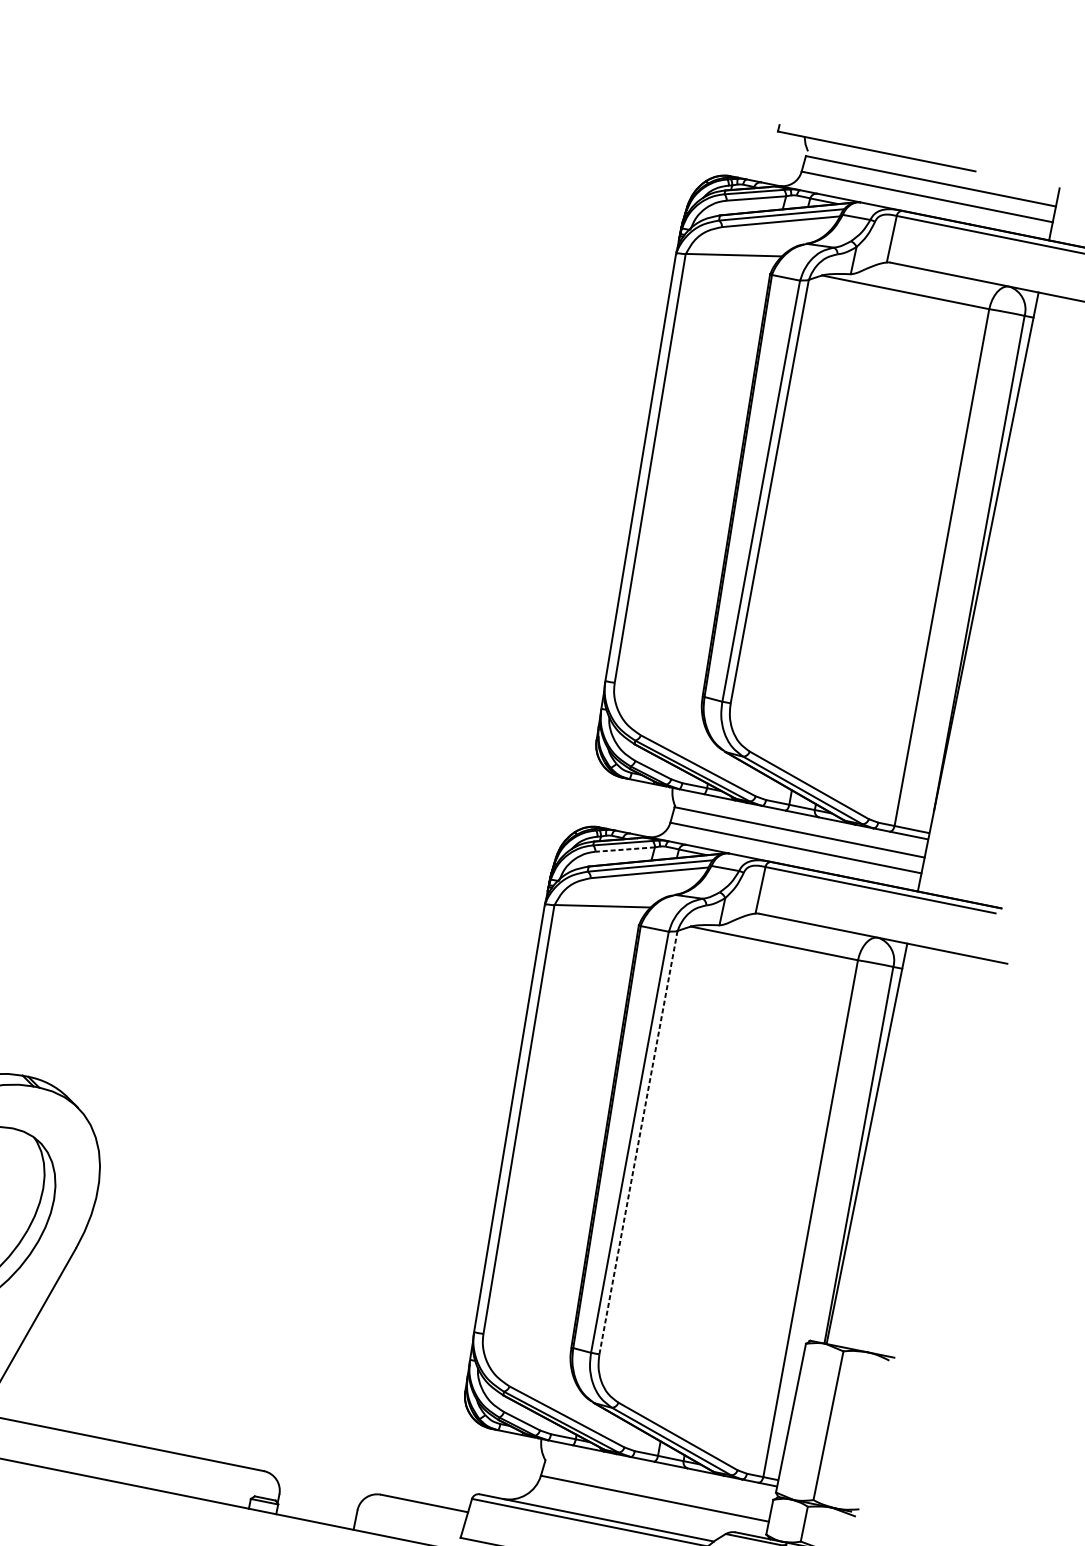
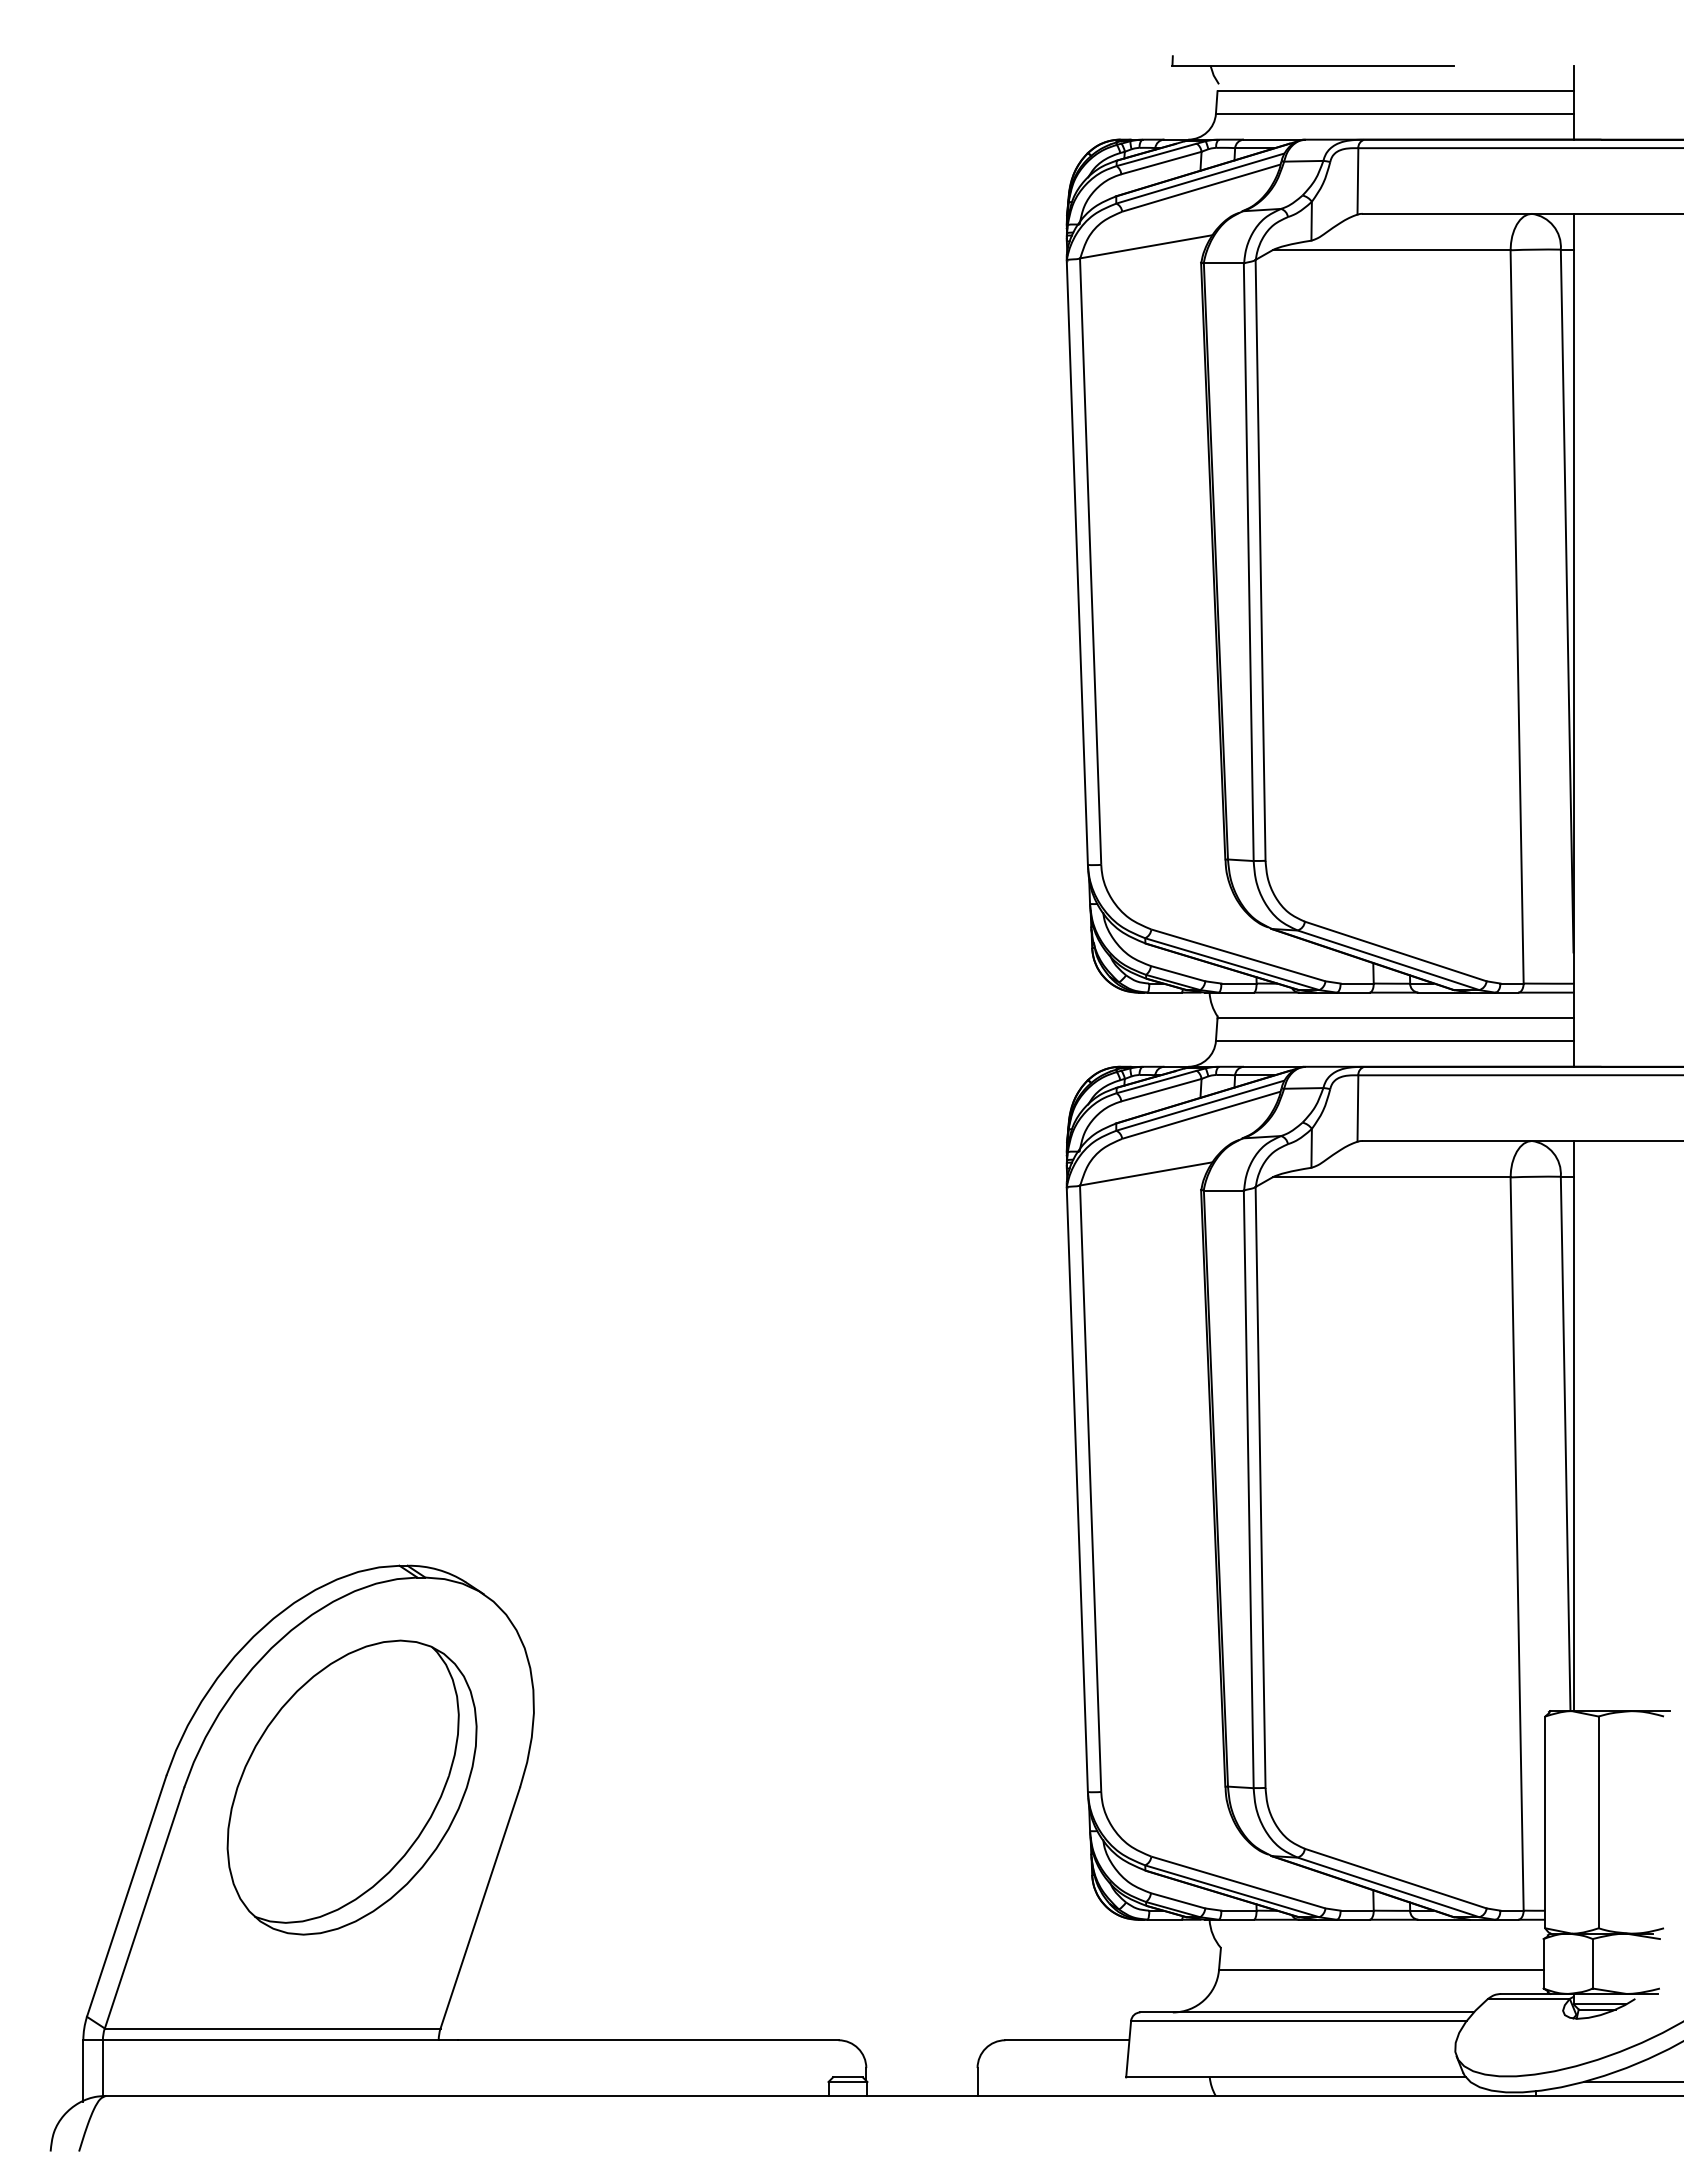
line: (625, 849) -> (1161, 1090), dashed -> solid
line: (638, 1142) -> (1260, 1487), dashed -> solid

